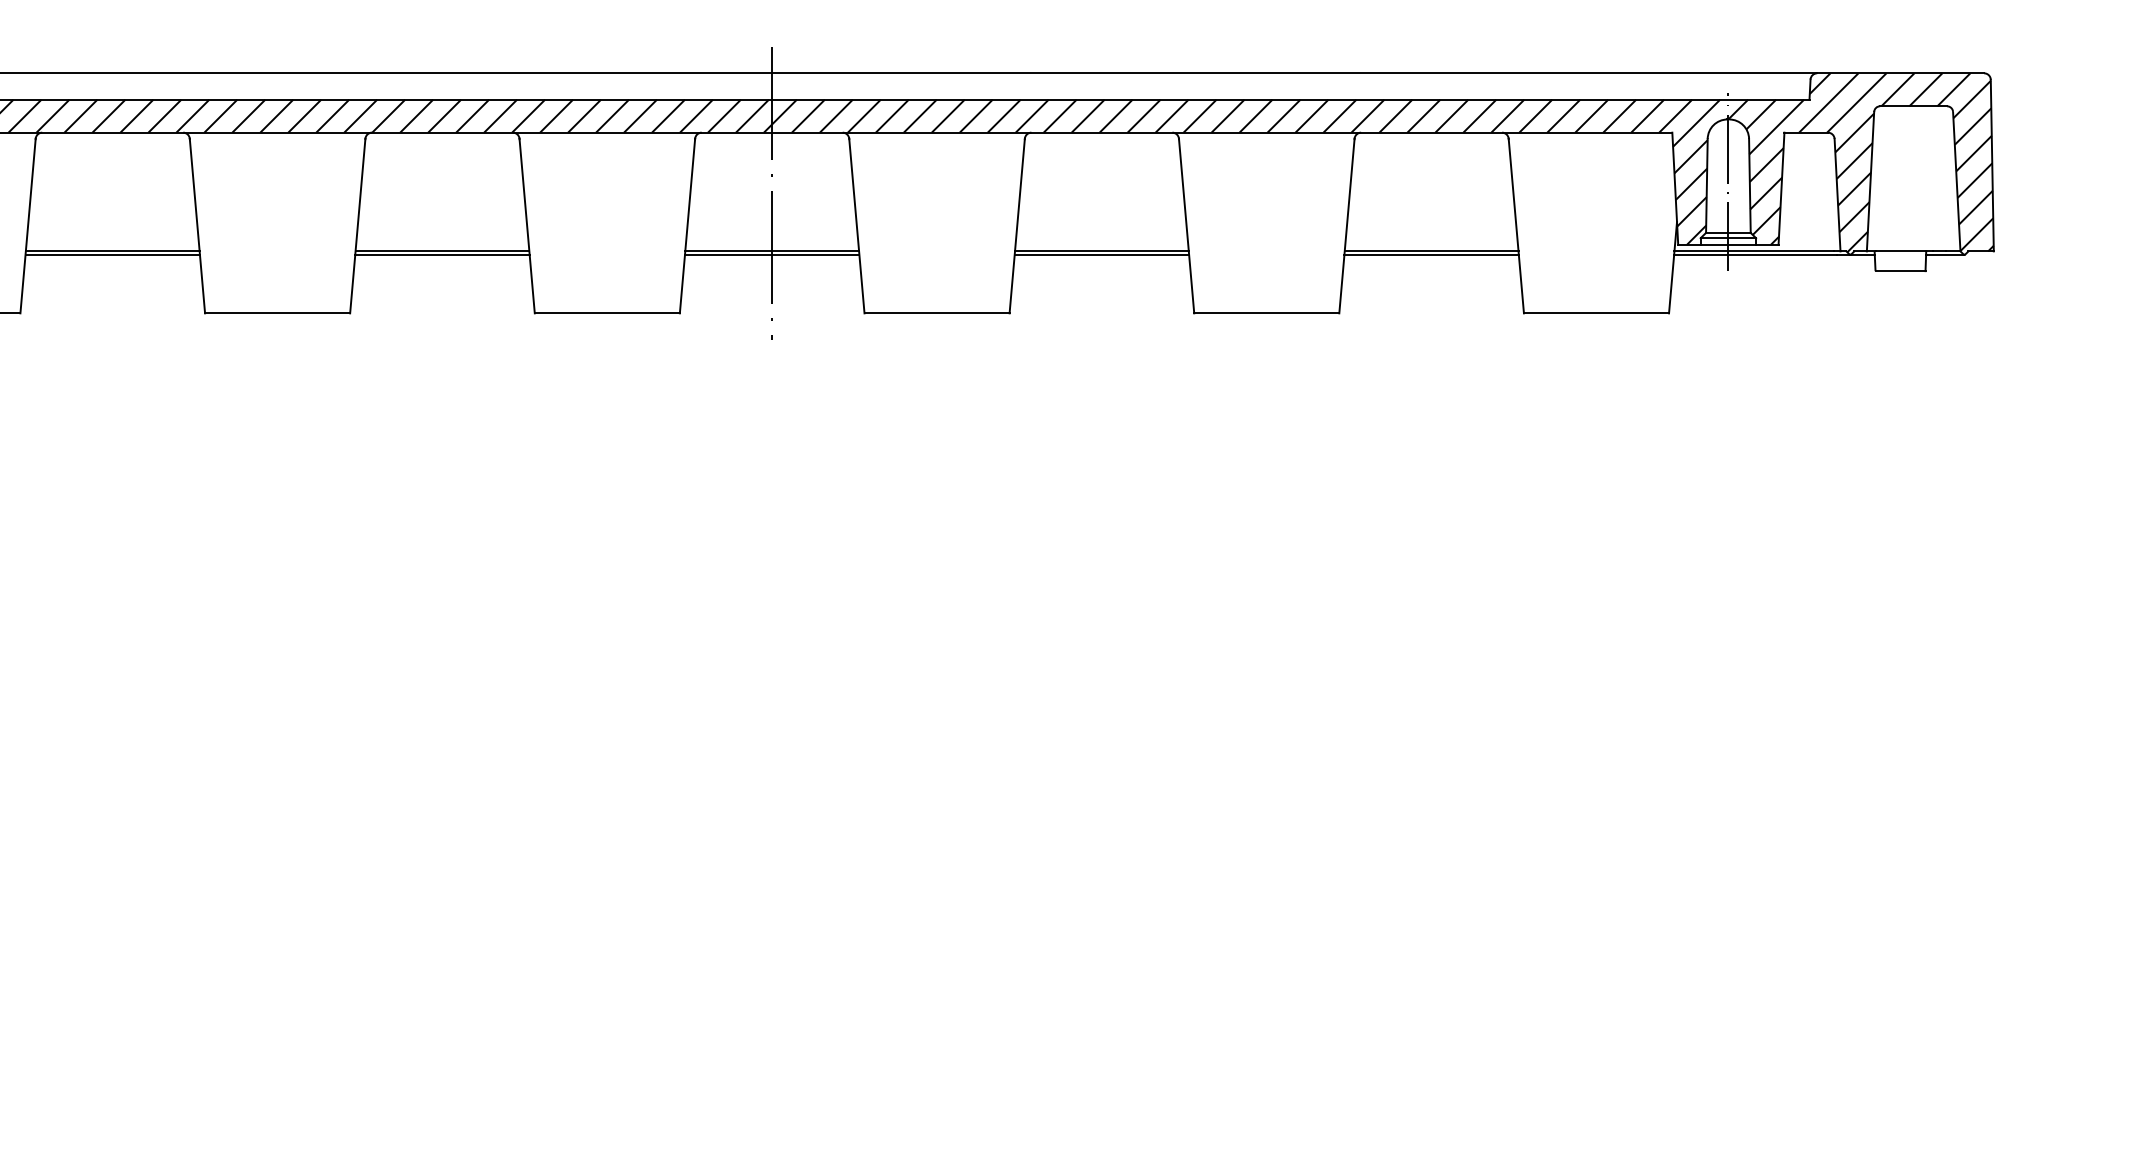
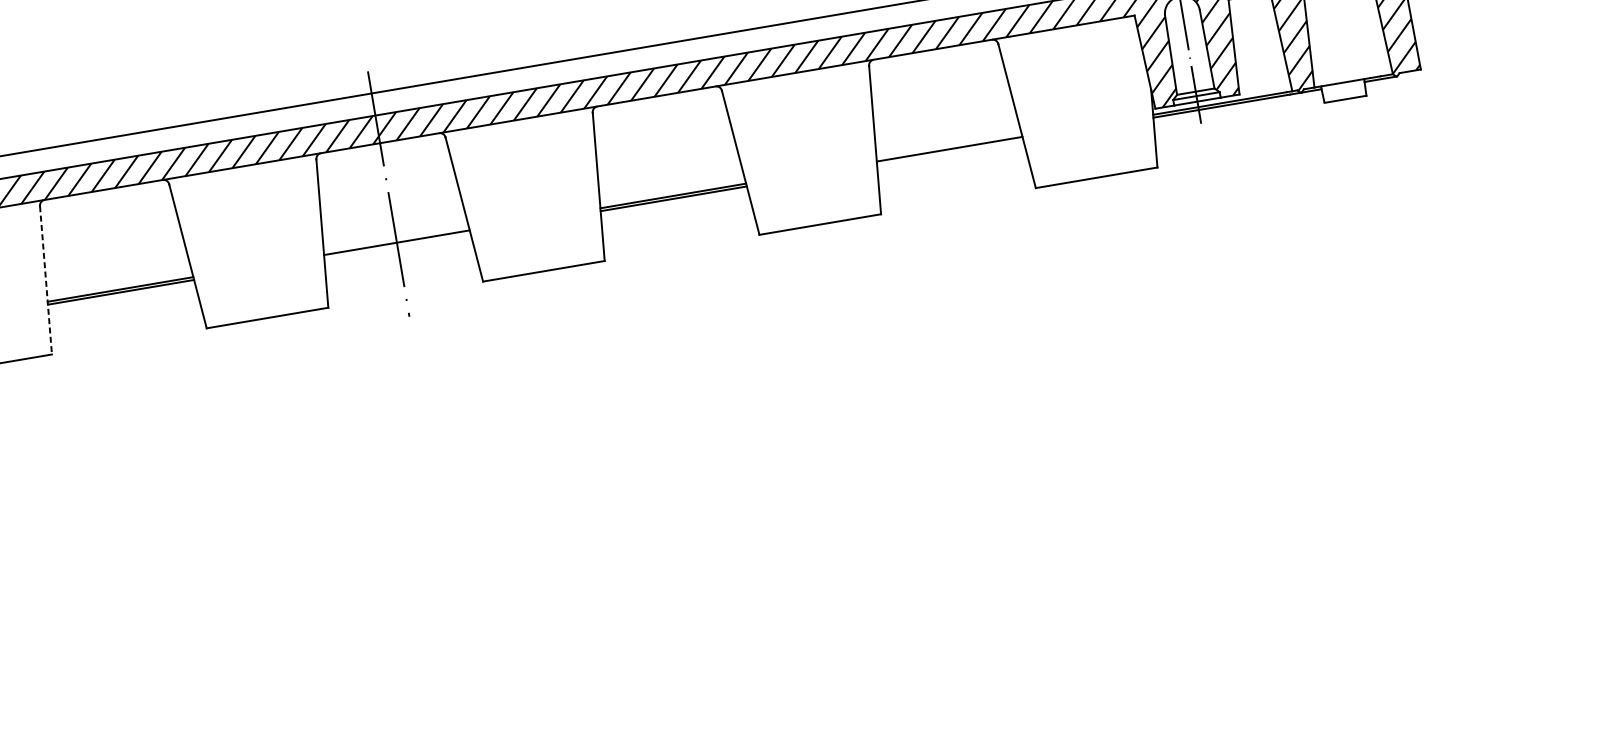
line: (357, 226) -> (45, 280), solid -> dashed
line: (772, 254) -> (397, 245), removed
line: (1431, 254) -> (949, 151), removed

